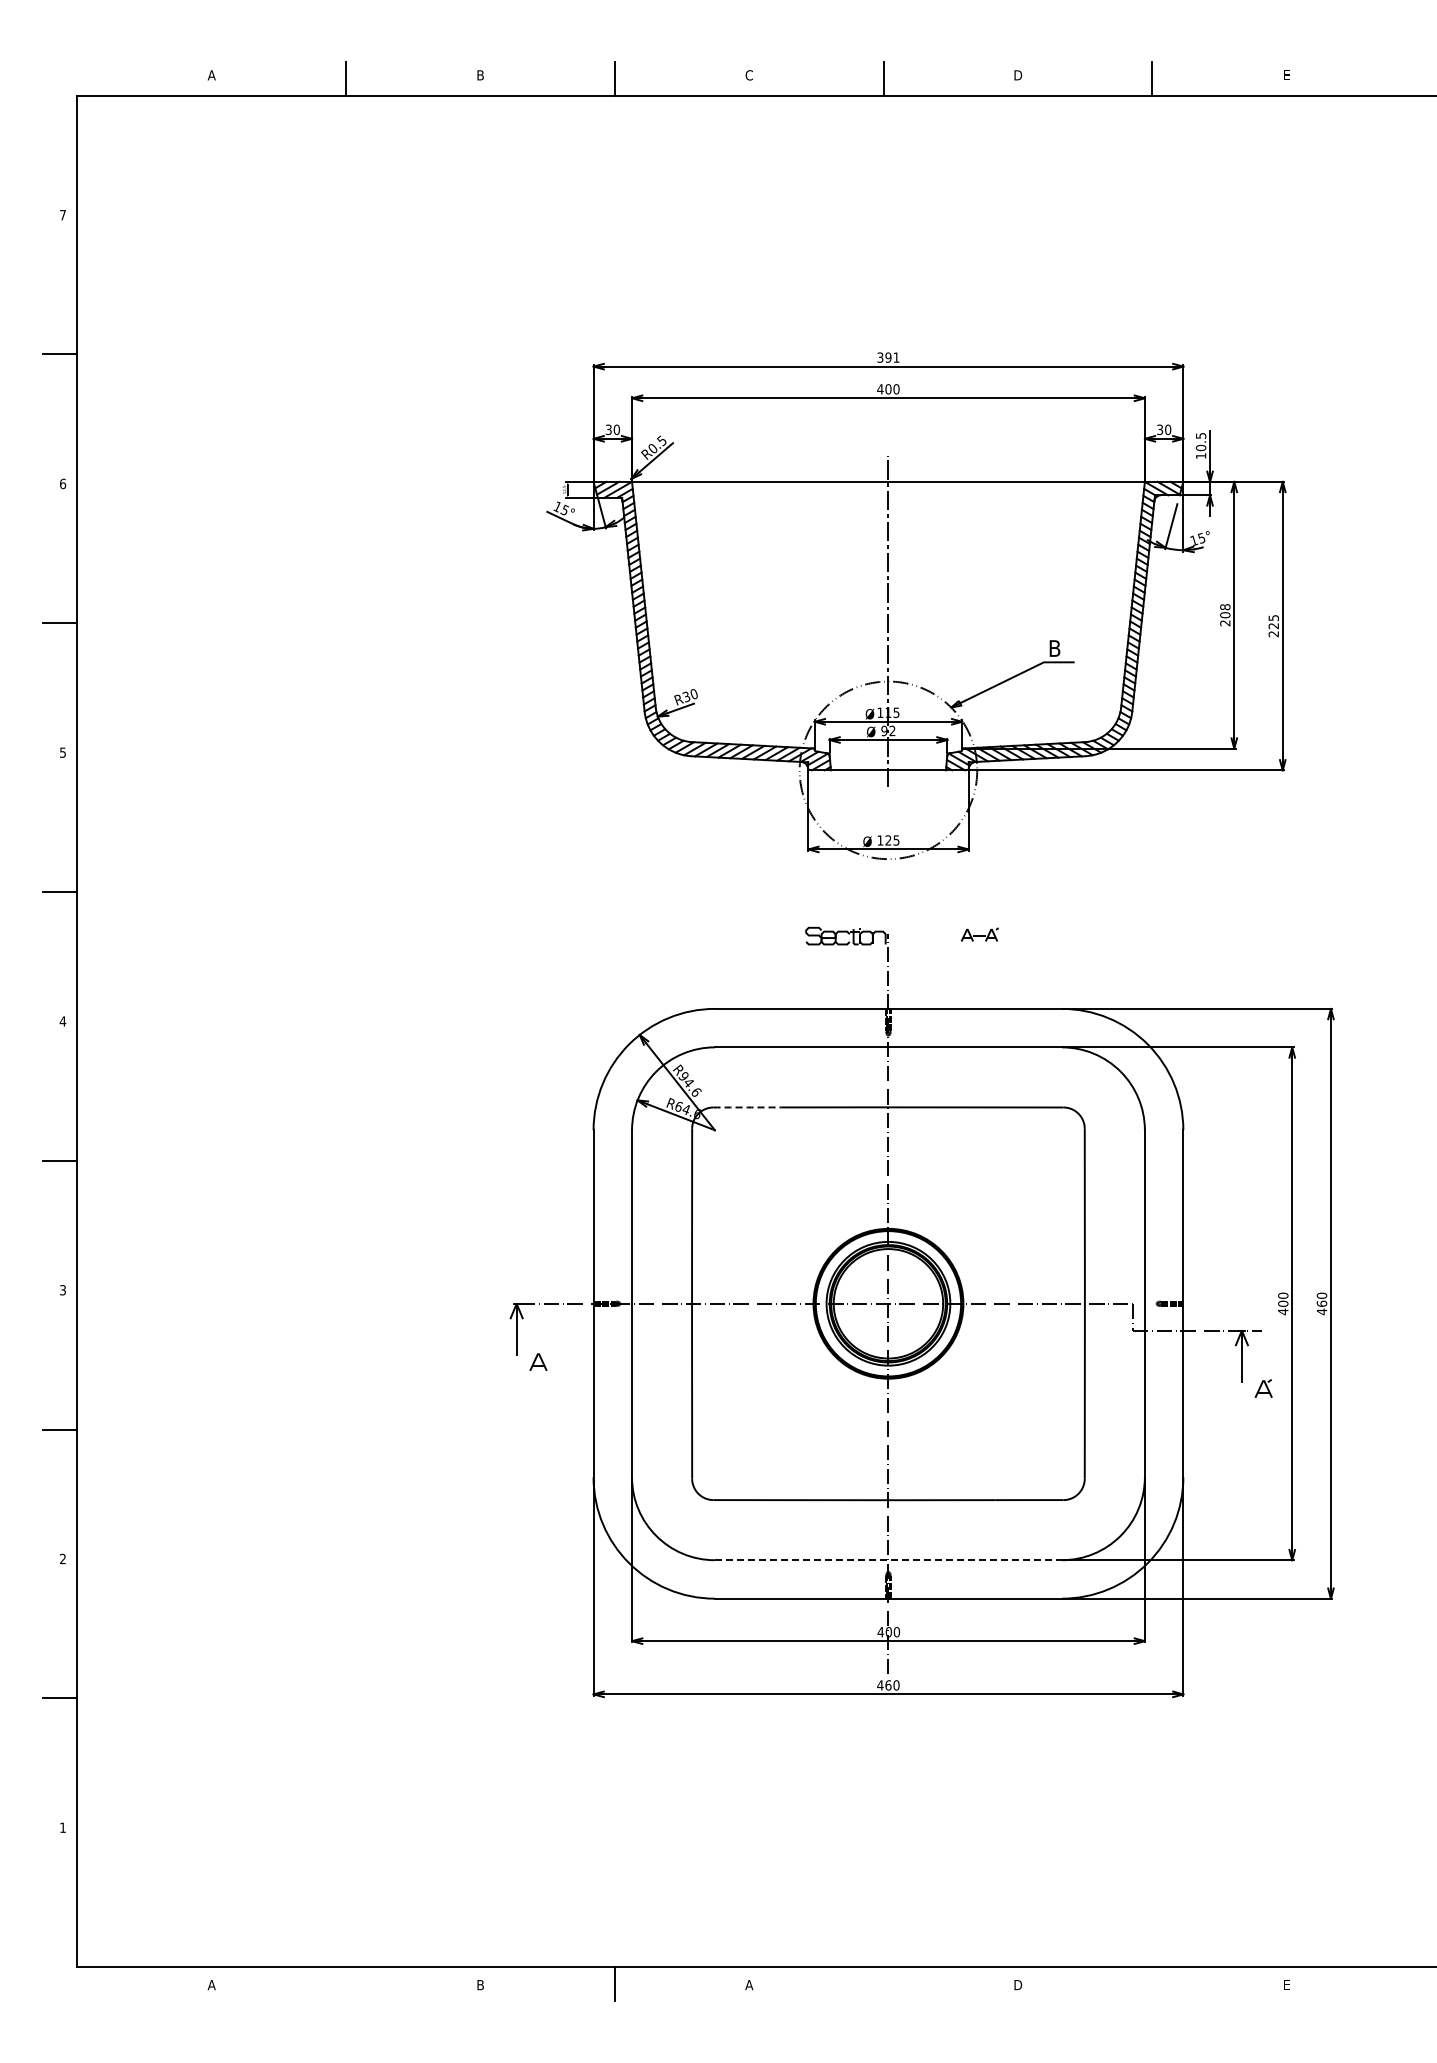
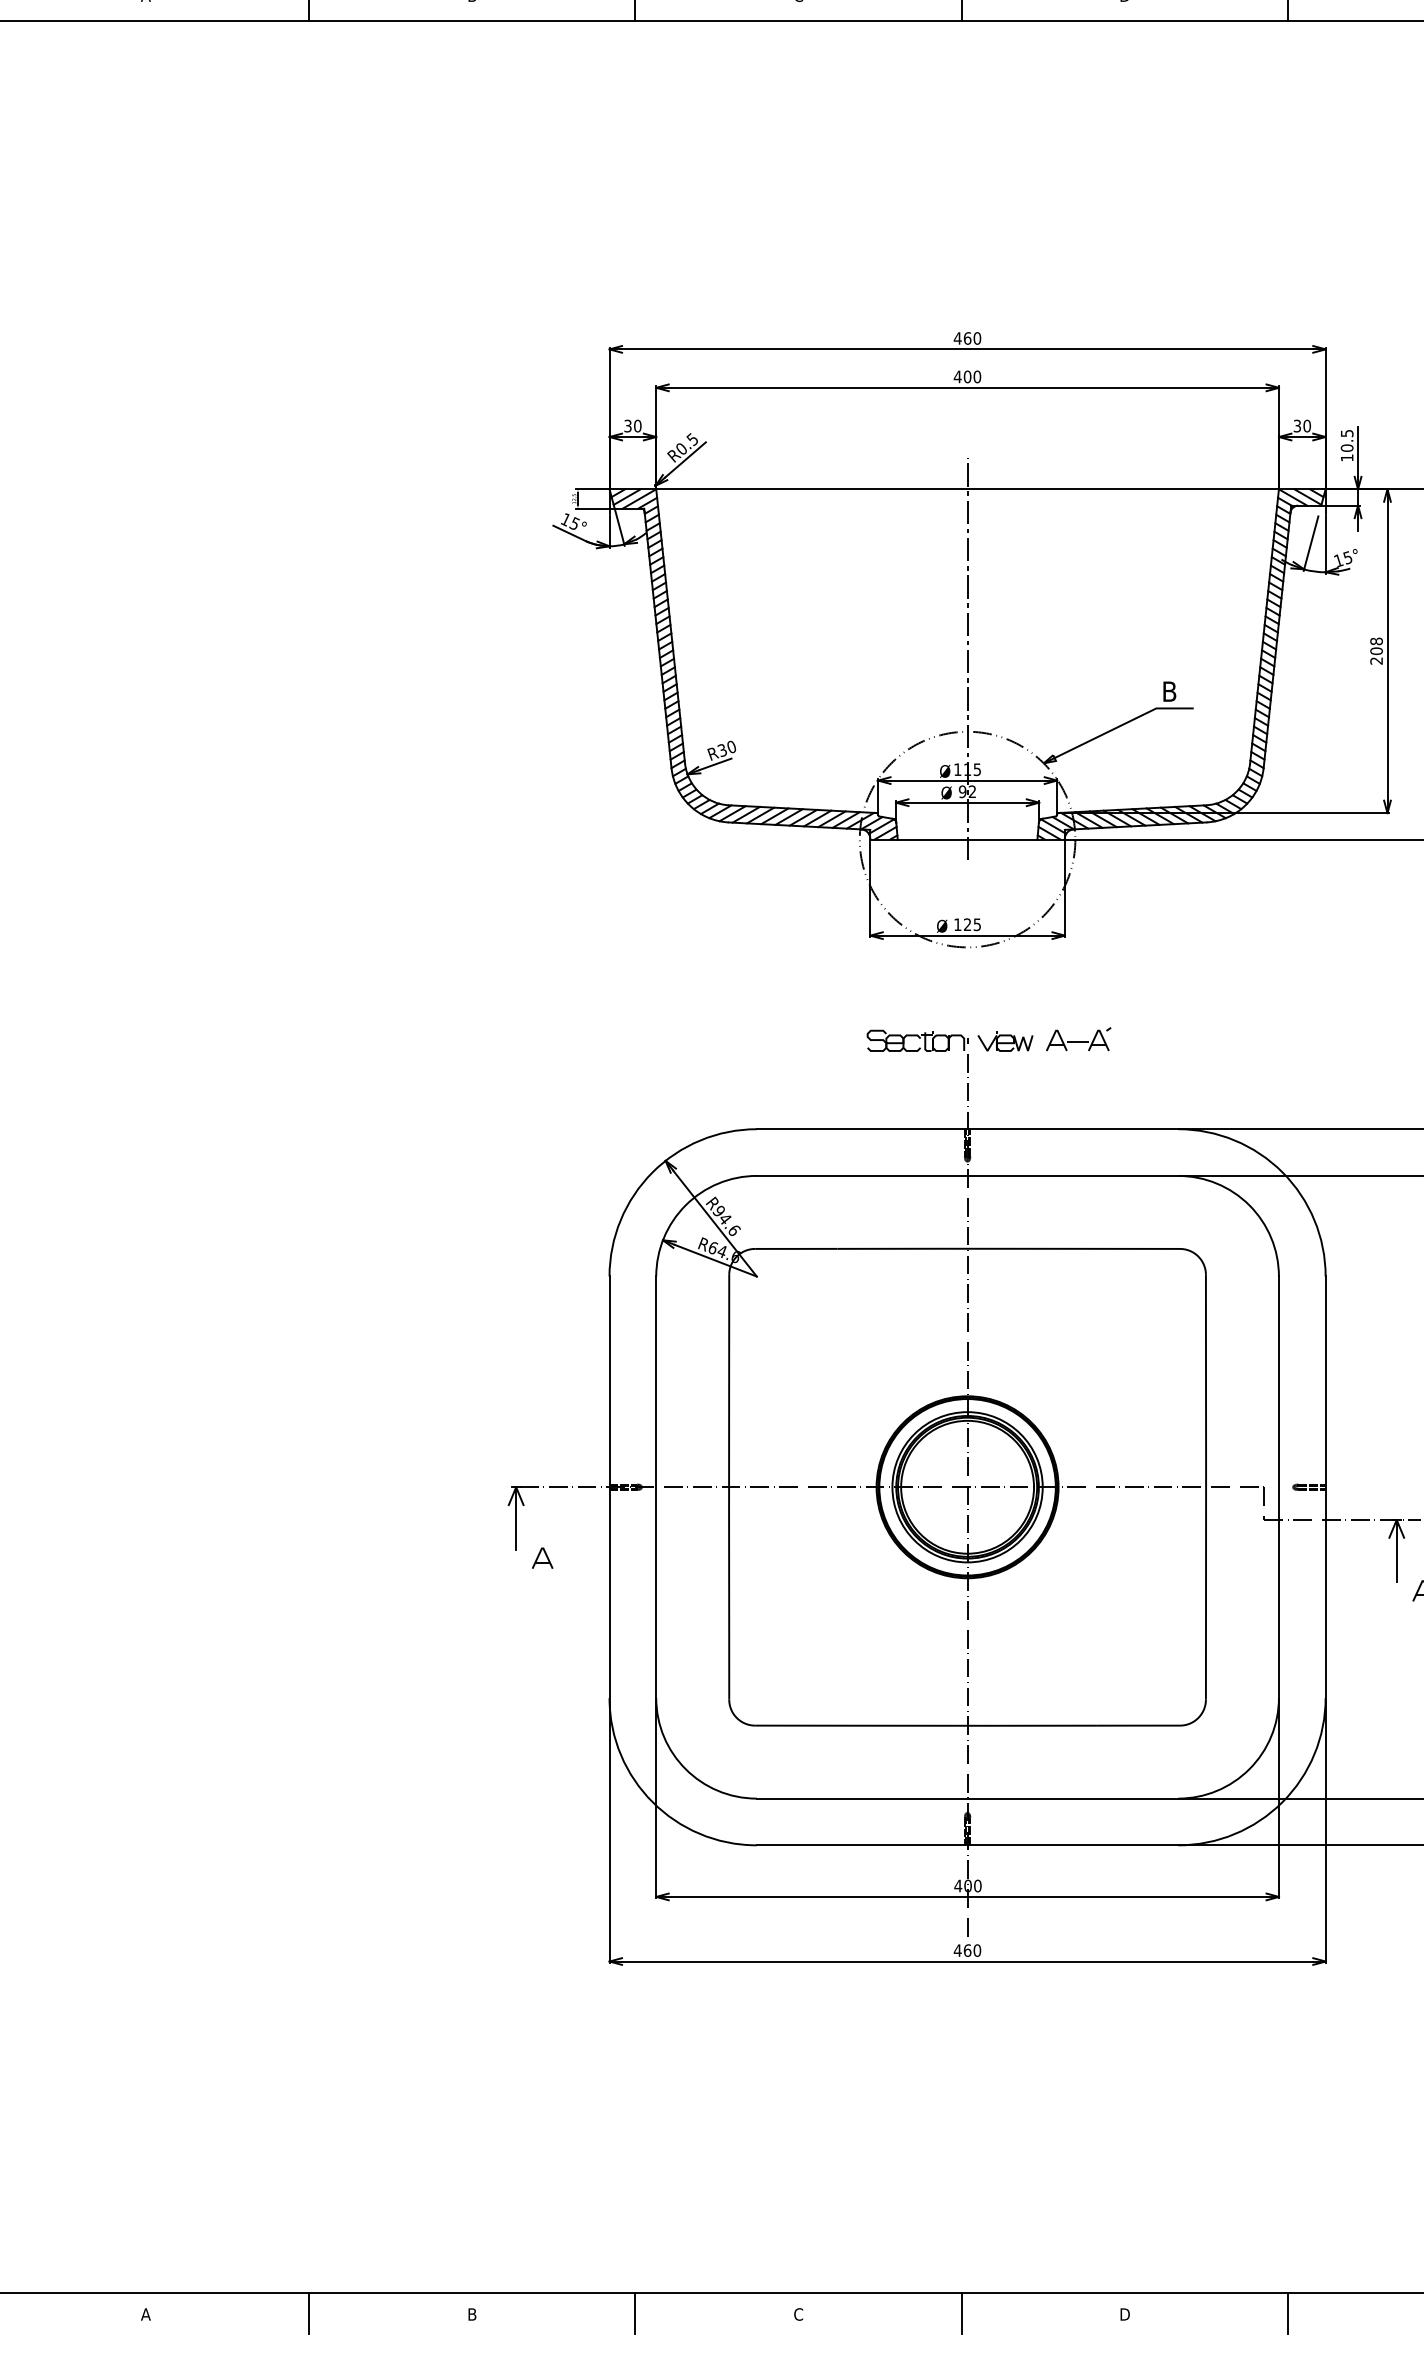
text: (888, 357) -> (967, 338), 391 -> 460
part: (979, 934) -> (1078, 1038), size x1.43
part: (919, 936) -> (1005, 1041), added
arc: (747, 1107) -> (796, 1248), dashed -> solid
line: (888, 1560) -> (967, 1798), dashed -> solid
line: (345, 1984) -> (308, 2313), added
text: (749, 1984) -> (798, 2313), A -> C
line: (883, 1984) -> (961, 2313), added
line: (1152, 1984) -> (1288, 2313), added

